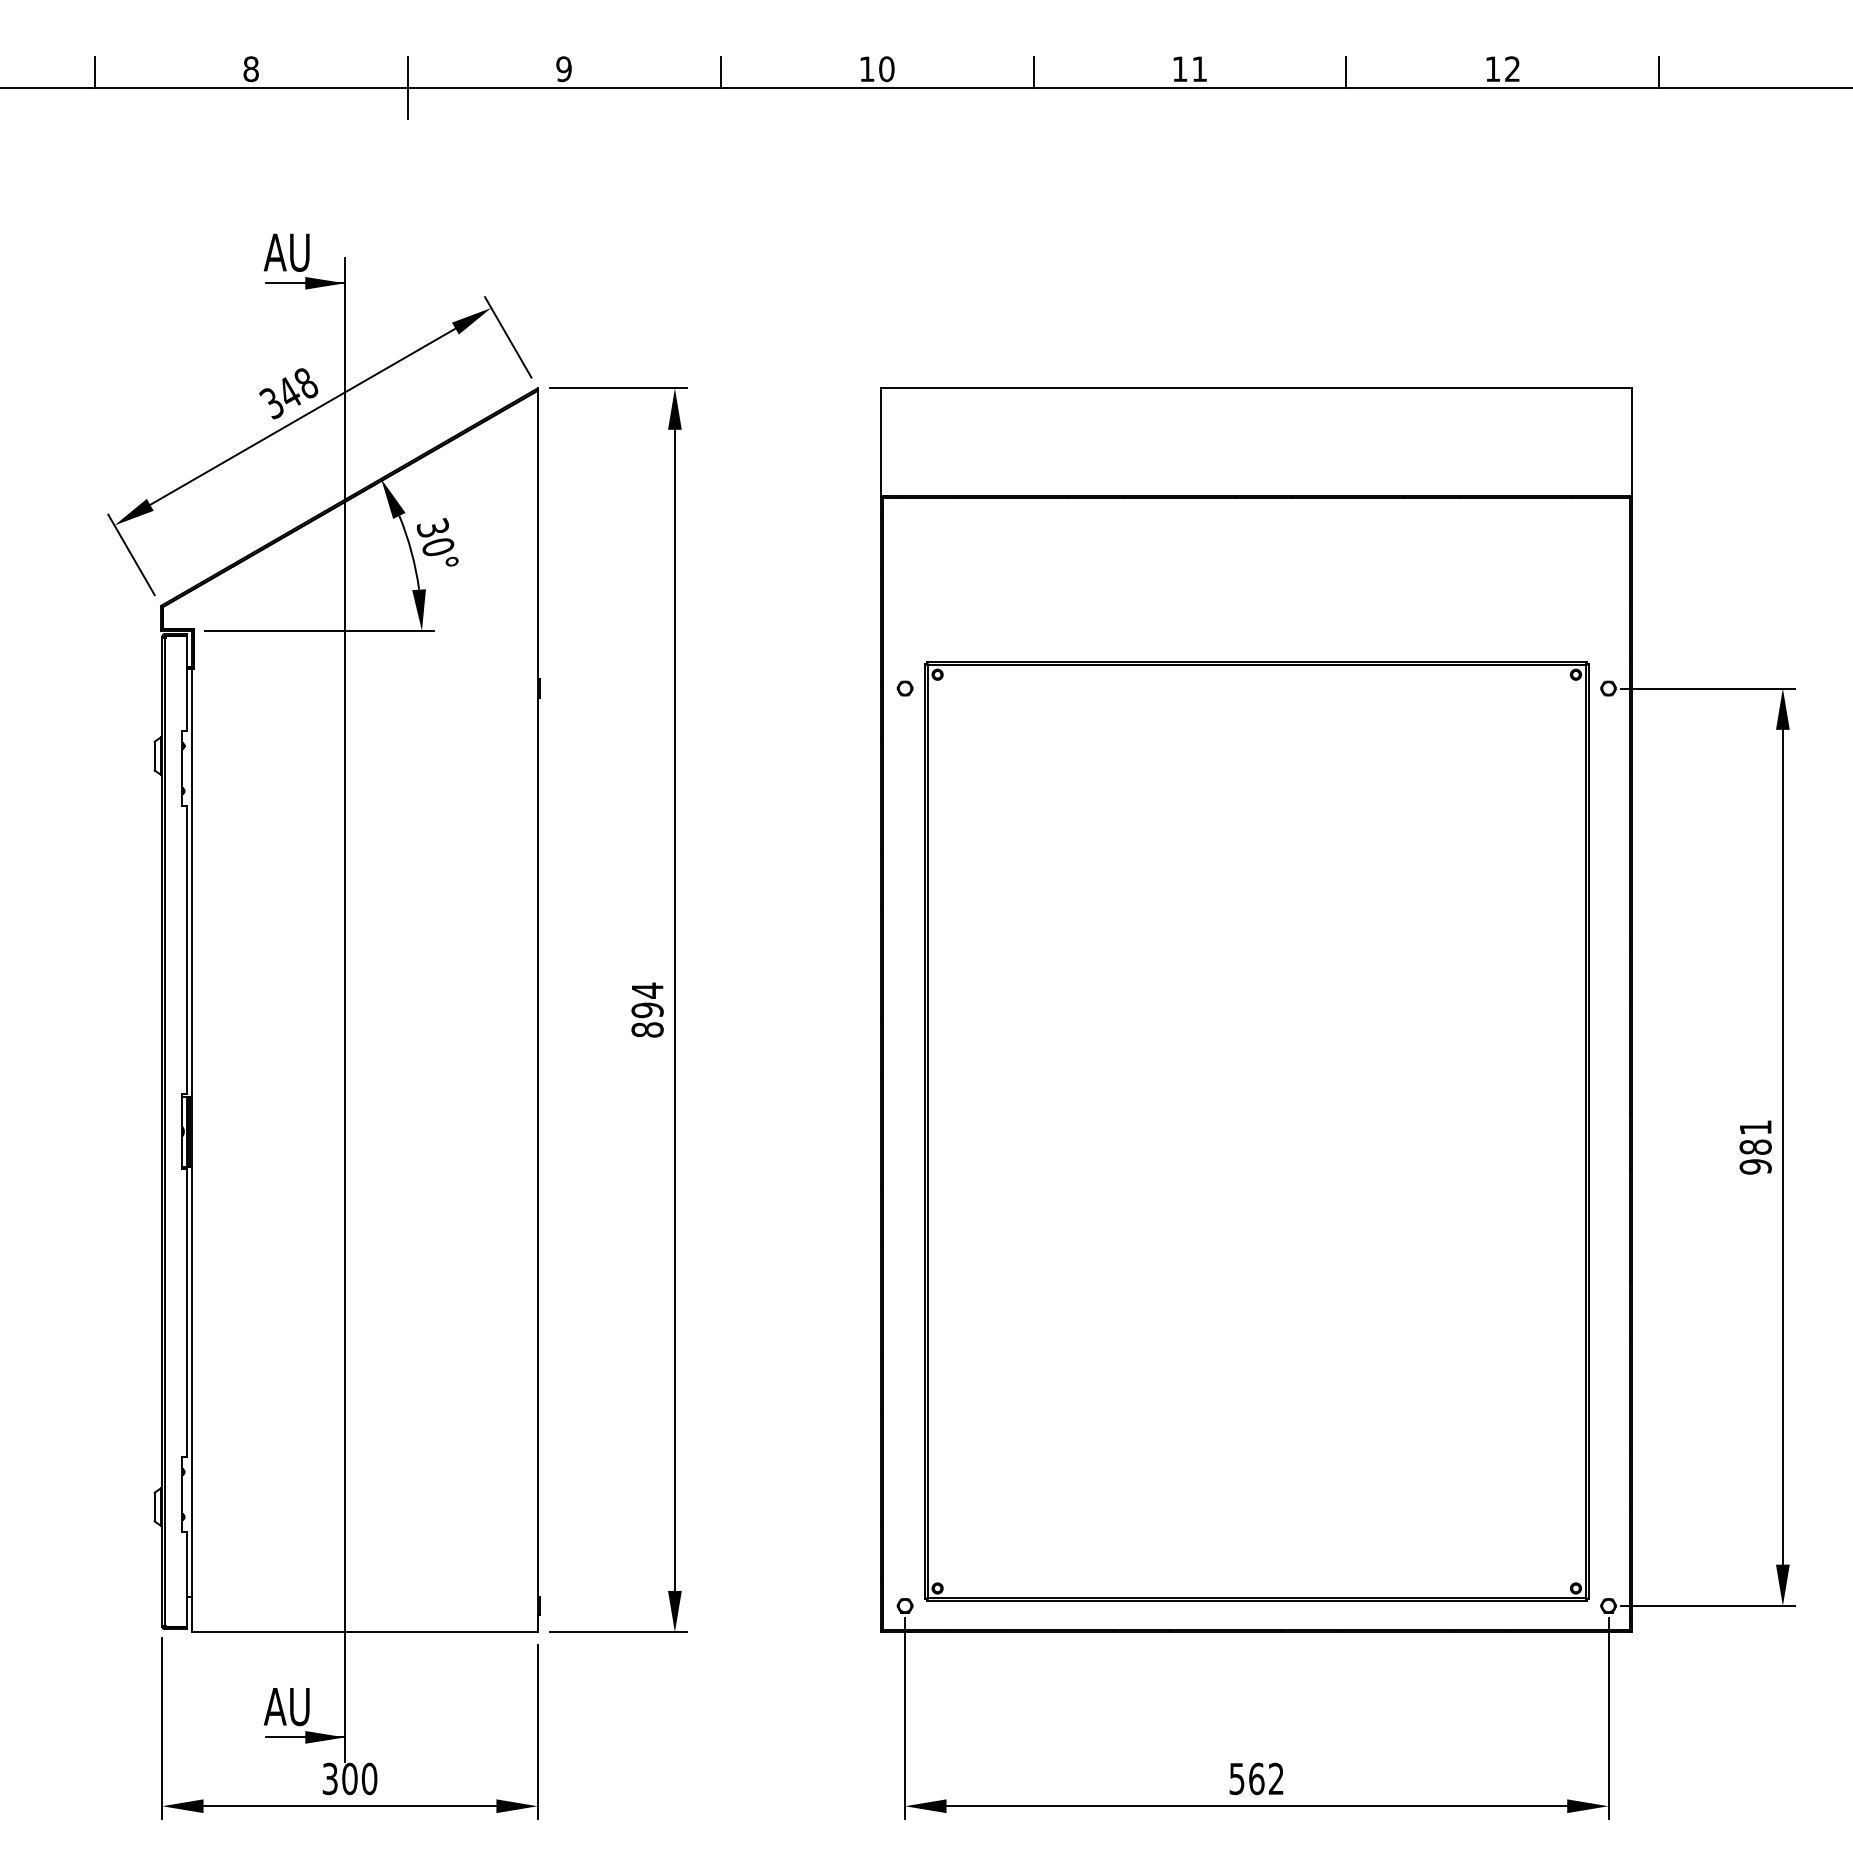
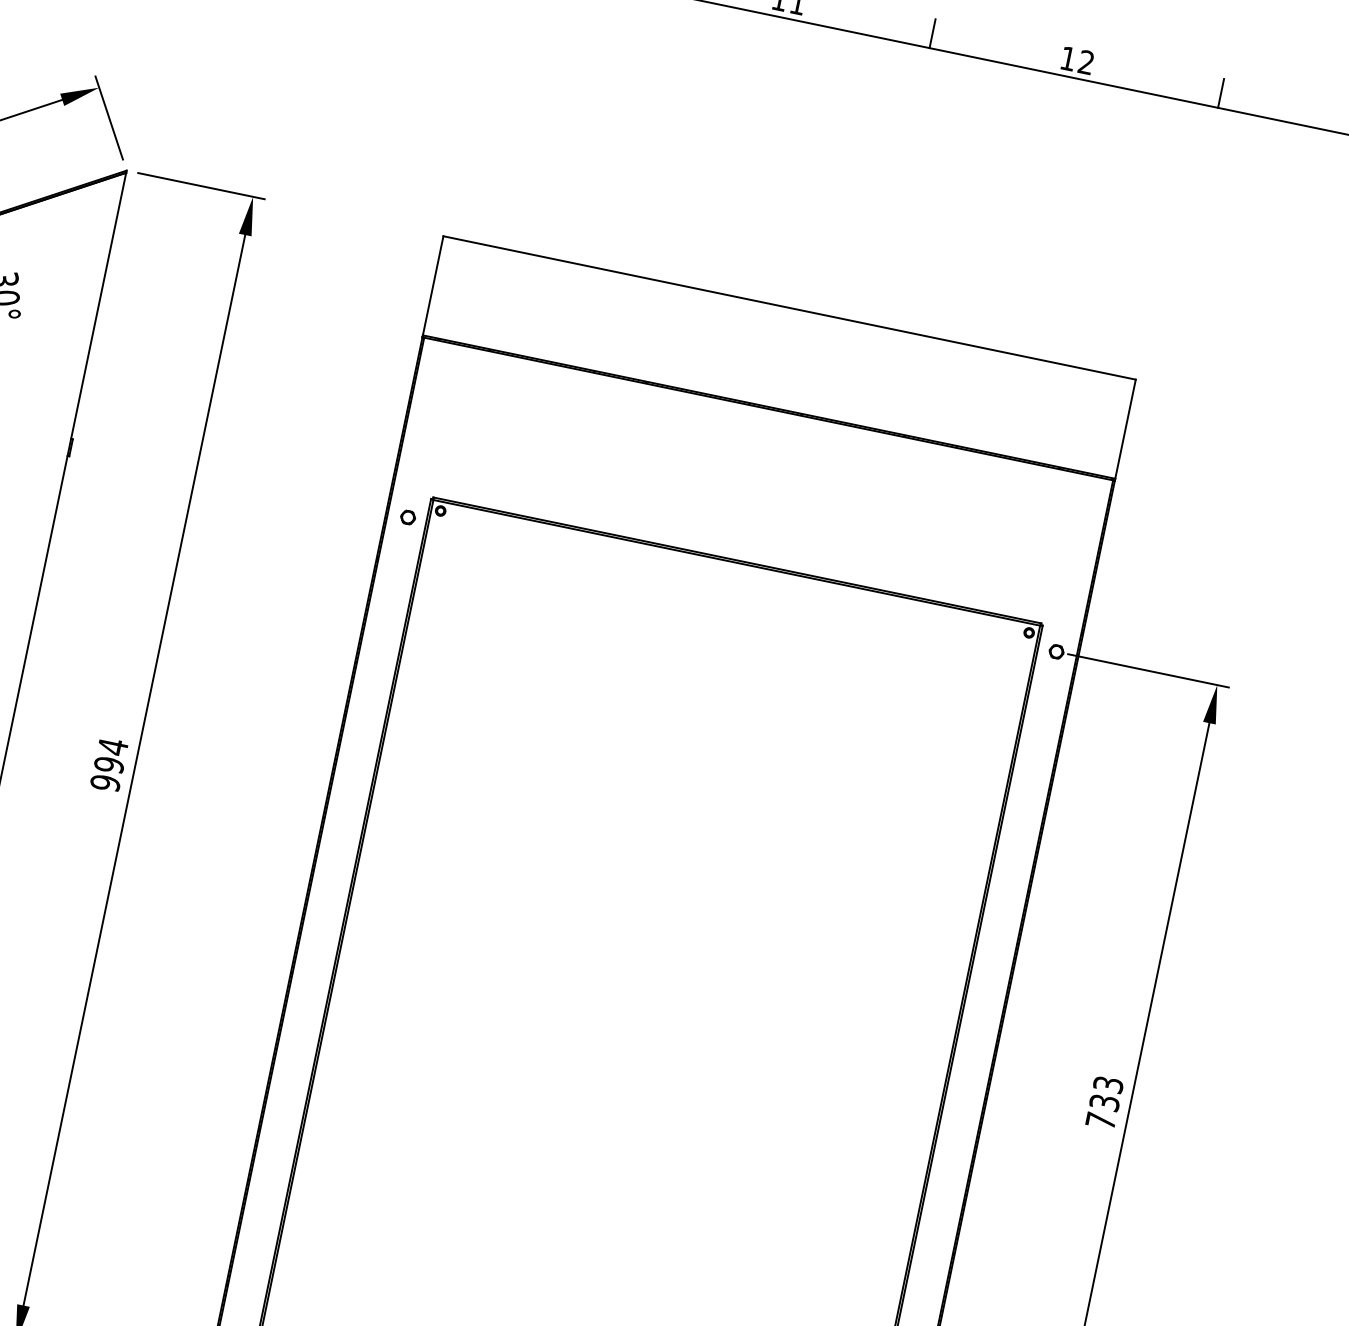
text: (647, 1029) -> (105, 782), 894 -> 994
text: (1755, 1147) -> (1104, 1103), 981 -> 733

